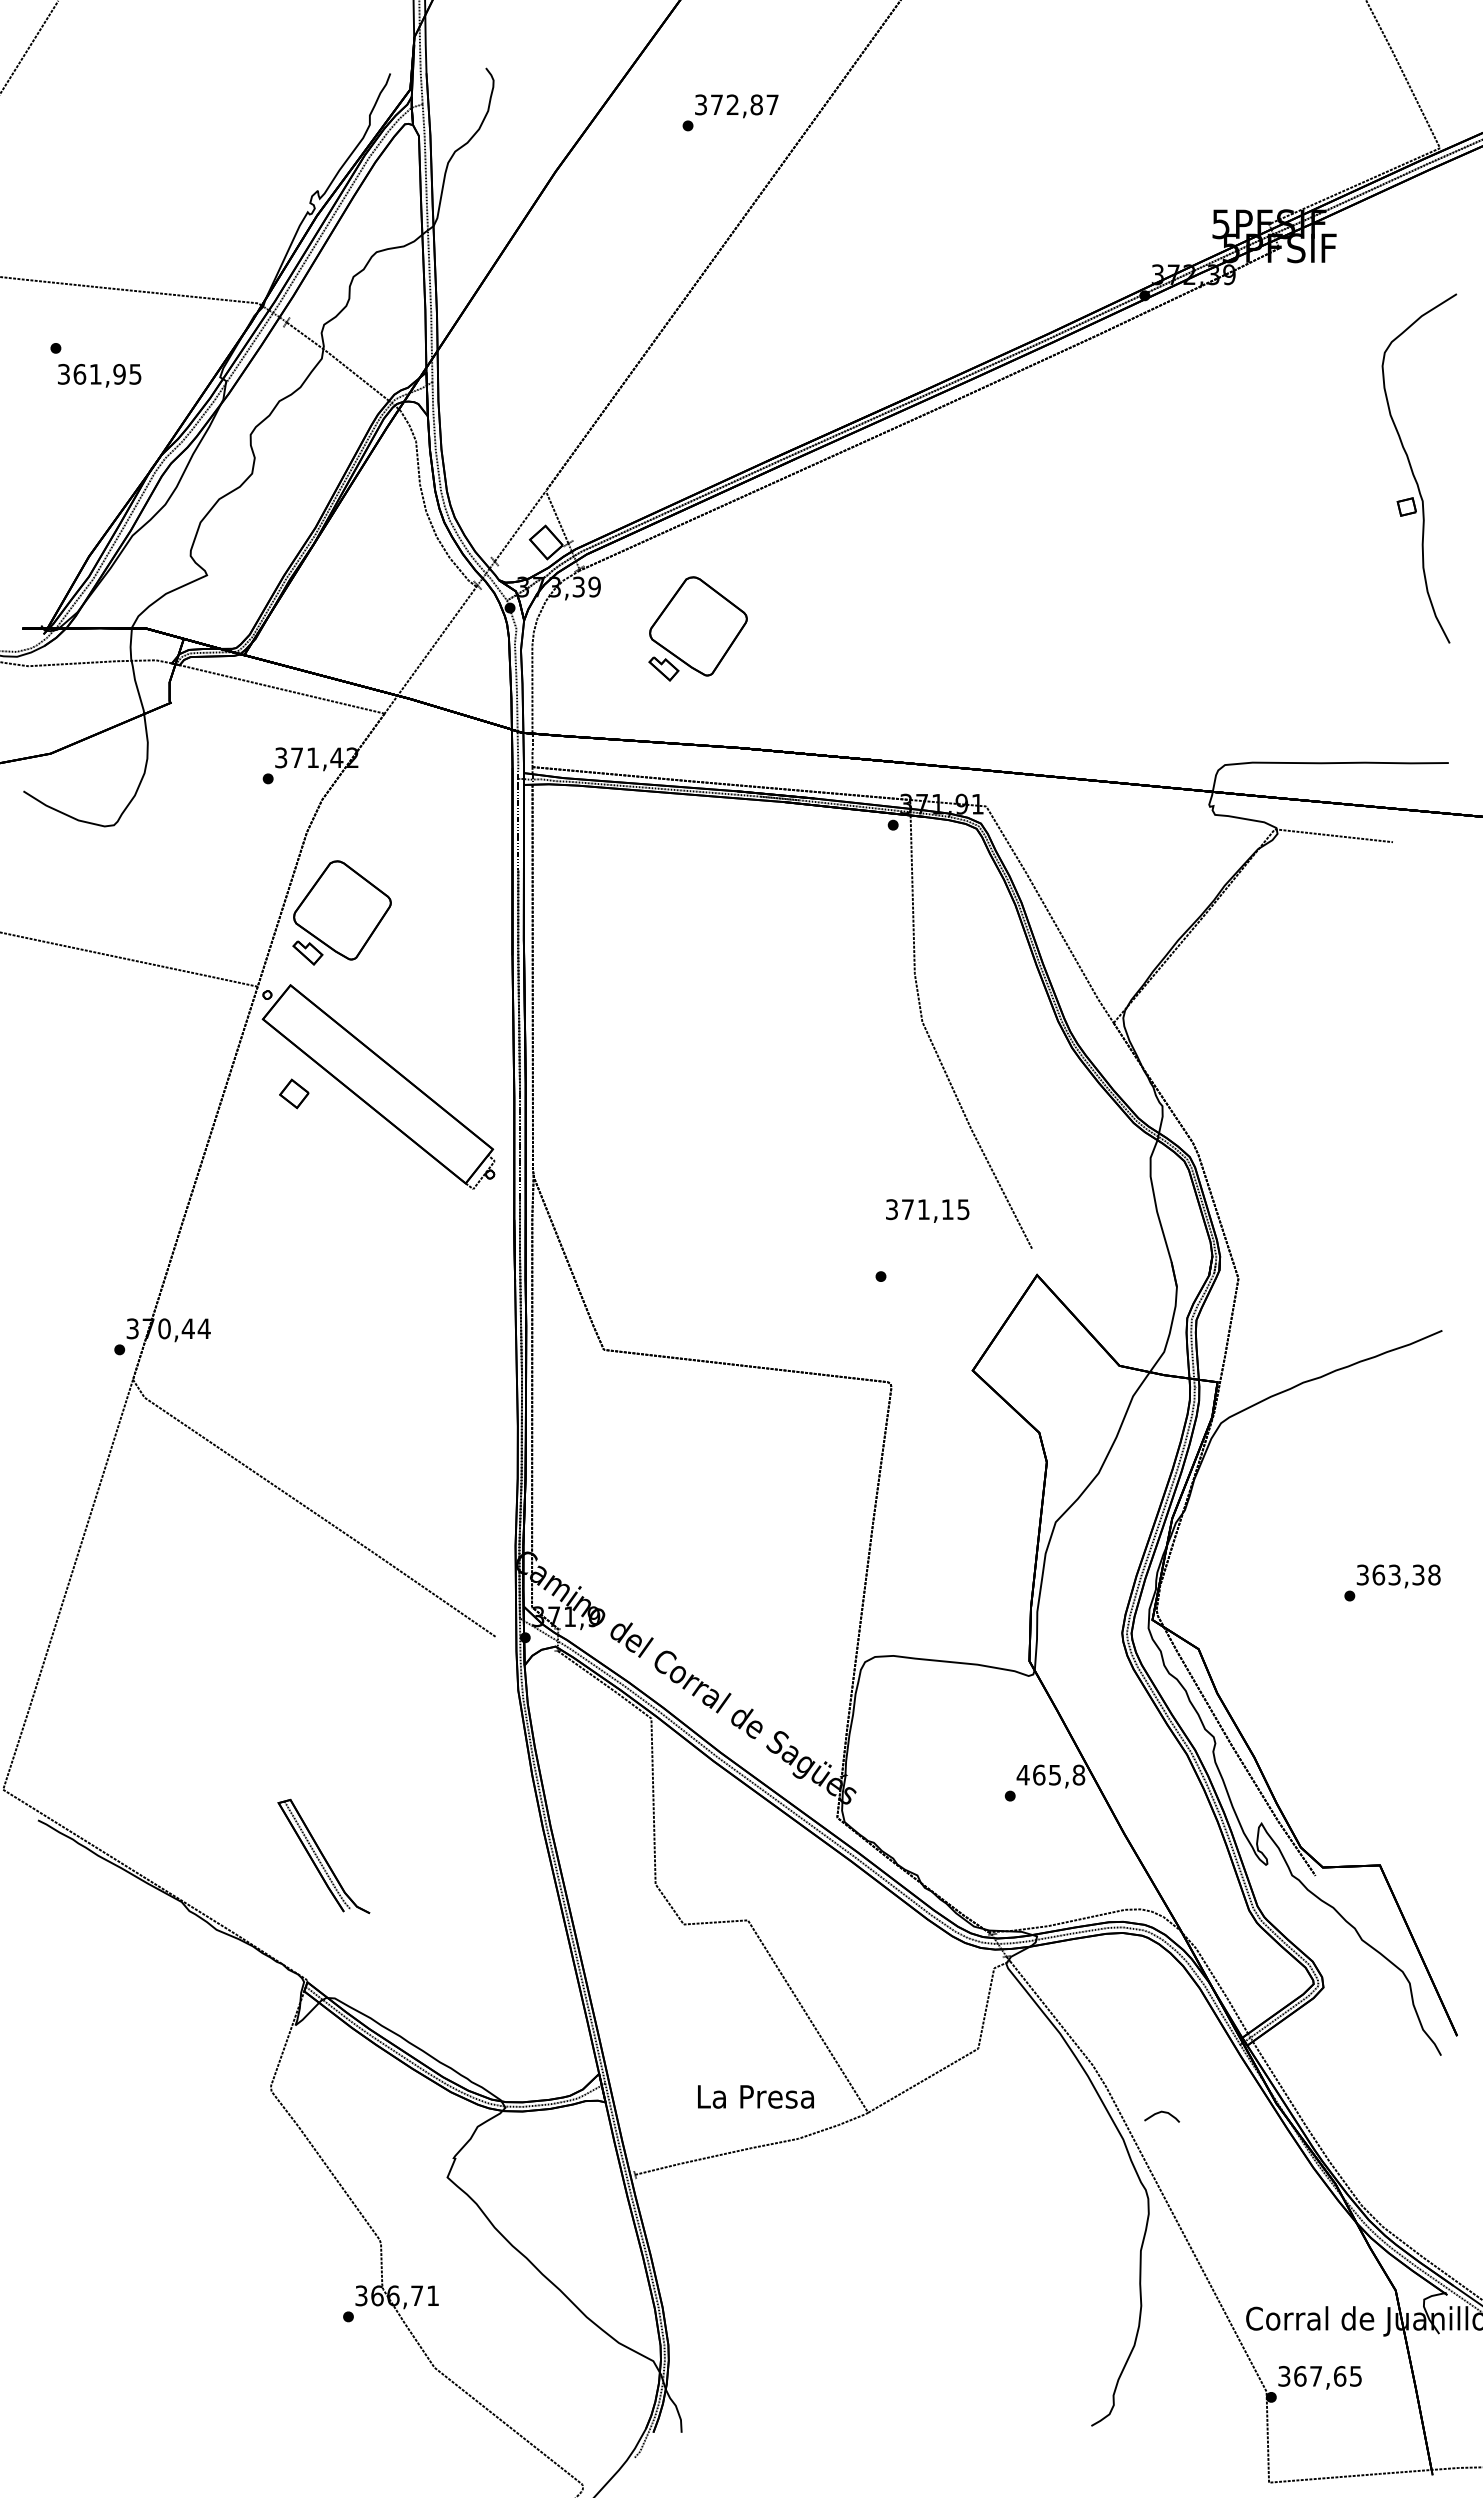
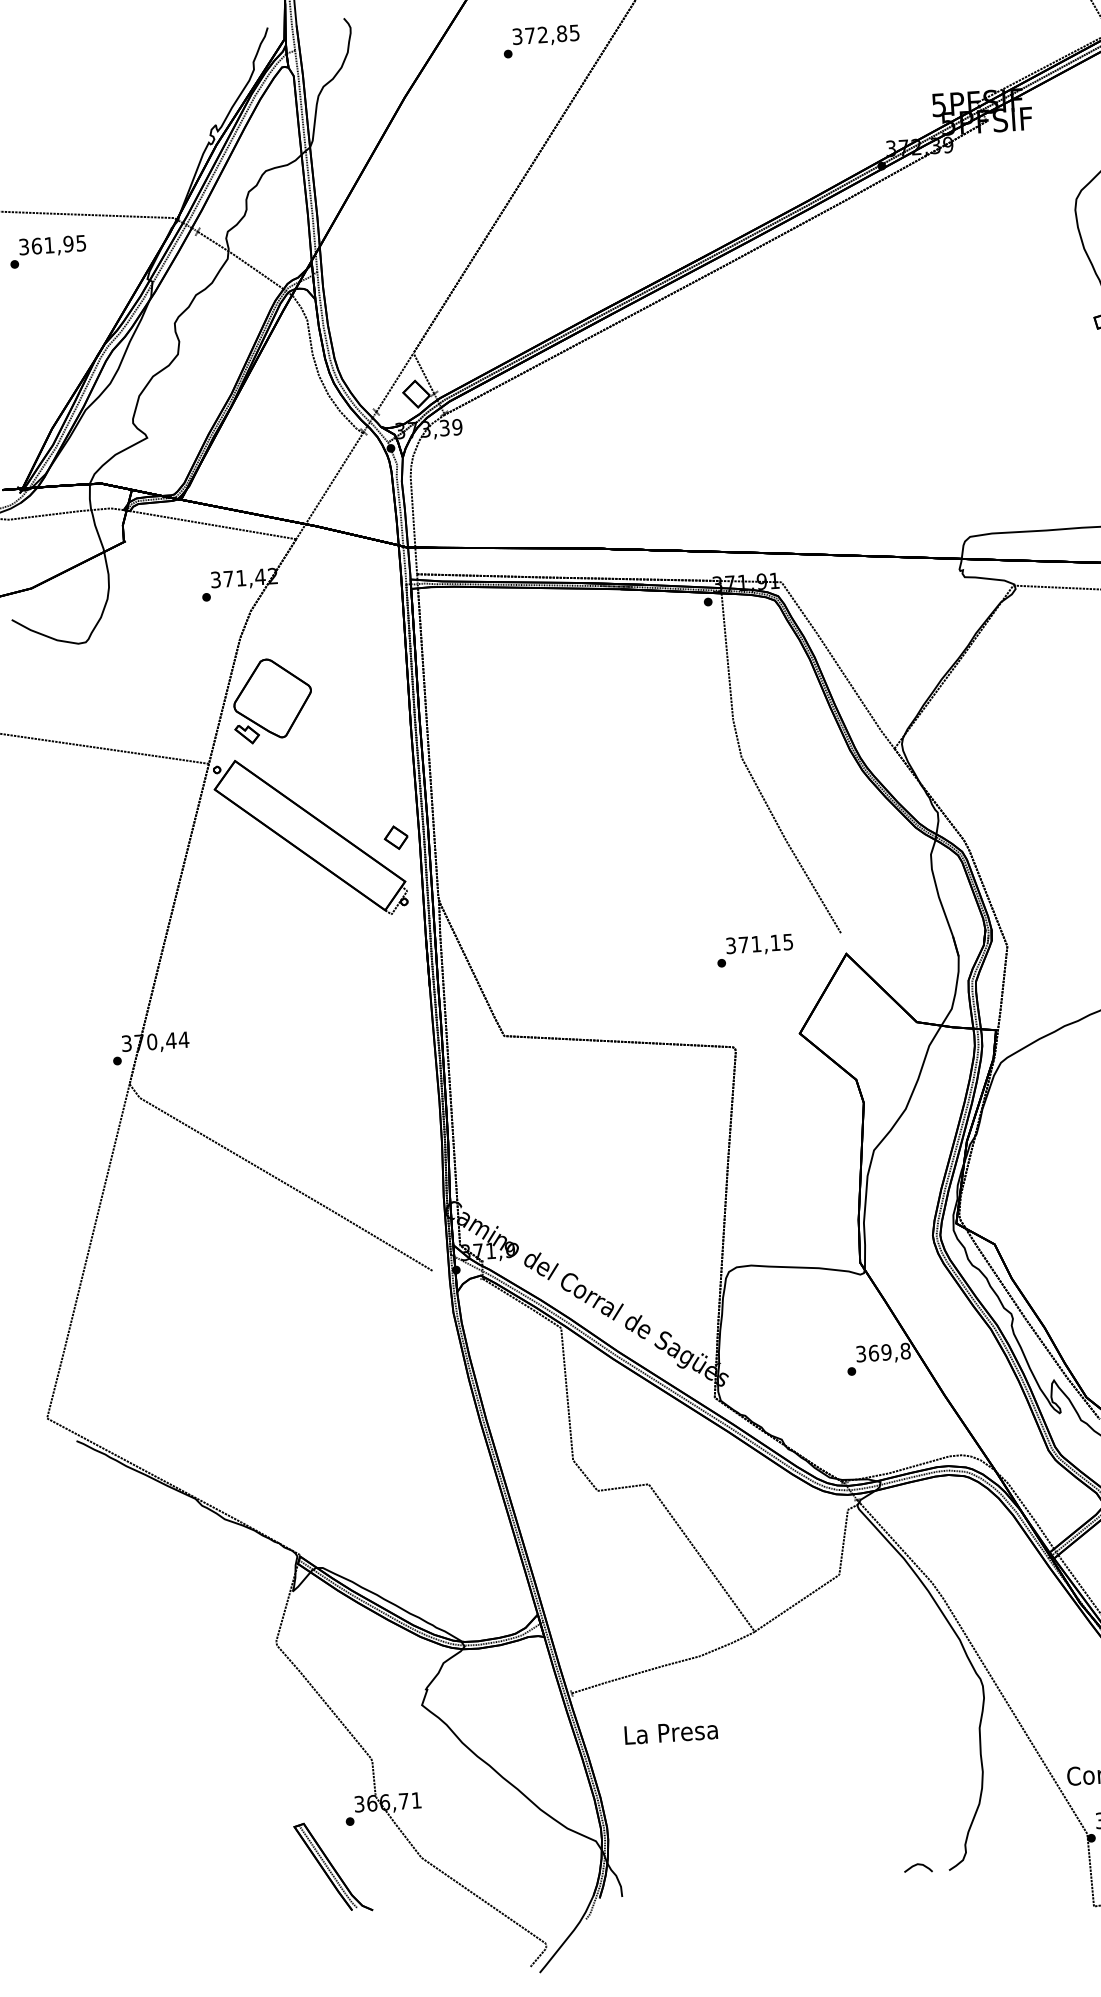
text: (772, 104) -> (574, 32), 372,87 -> 372,85
text: (99, 375) -> (52, 246), moved
part: (697, 628) -> (541, 455), removed
part: (294, 1093) -> (396, 837), moved
text: (927, 1210) -> (759, 944), moved
text: (1038, 1774) -> (873, 1352), 465,8 -> 369,8
part: (323, 1856) -> (333, 1867), moved
text: (755, 2096) -> (670, 1732), moved
curve: (1160, 2113) -> (916, 1865), moved

